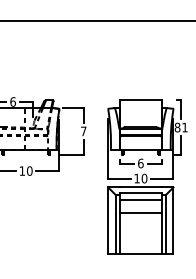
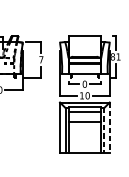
text: (140, 162) -> (84, 83), 6 -> 0
line: (173, 221) -> (109, 128), solid -> dashed
line: (166, 224) -> (104, 130), solid -> dashed

